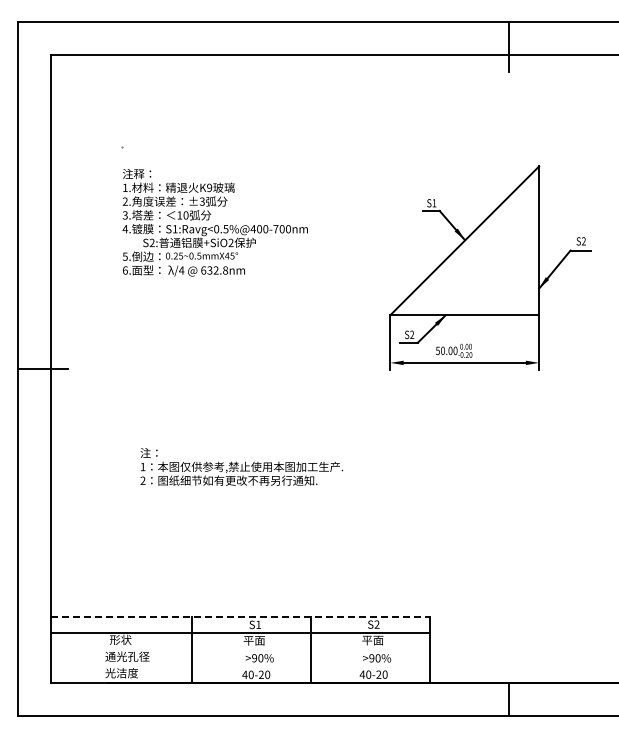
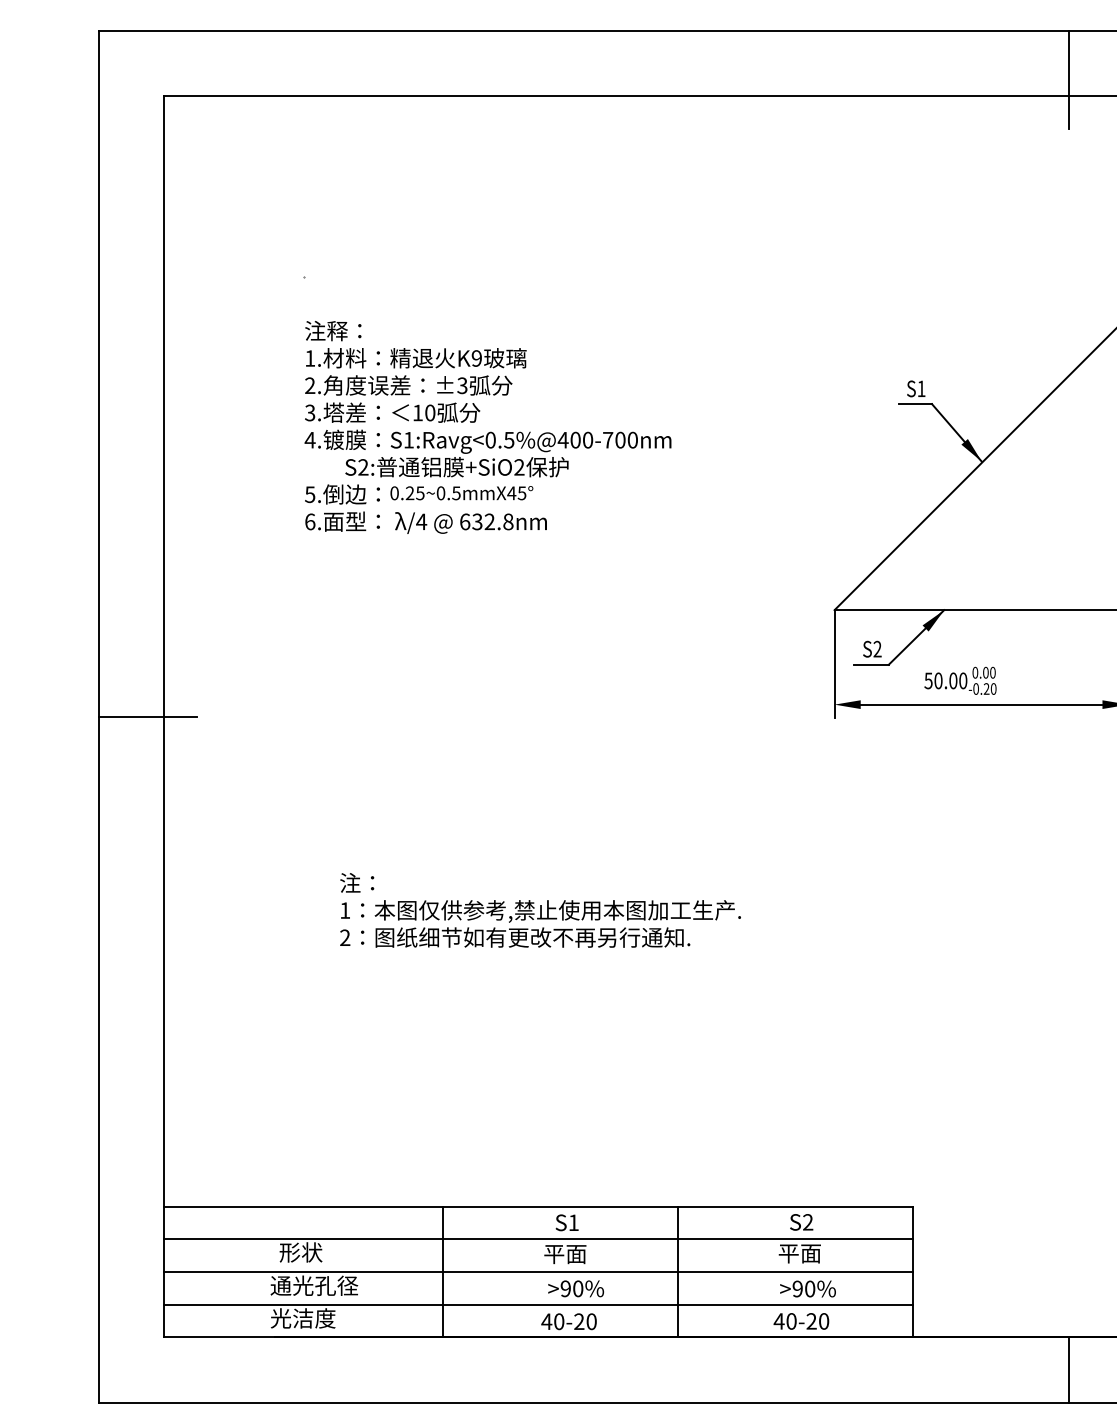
line: (241, 616) -> (539, 1206), dashed -> solid
line: (240, 649) -> (537, 1271), added
line: (240, 666) -> (537, 1305), added

